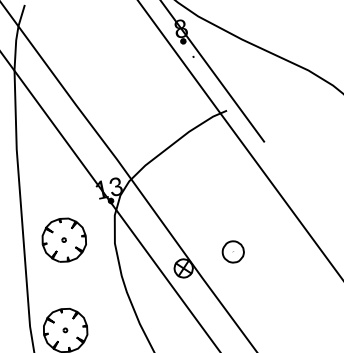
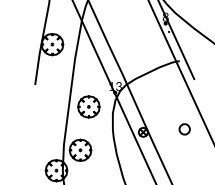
part: (232, 252) -> (184, 129), moved

